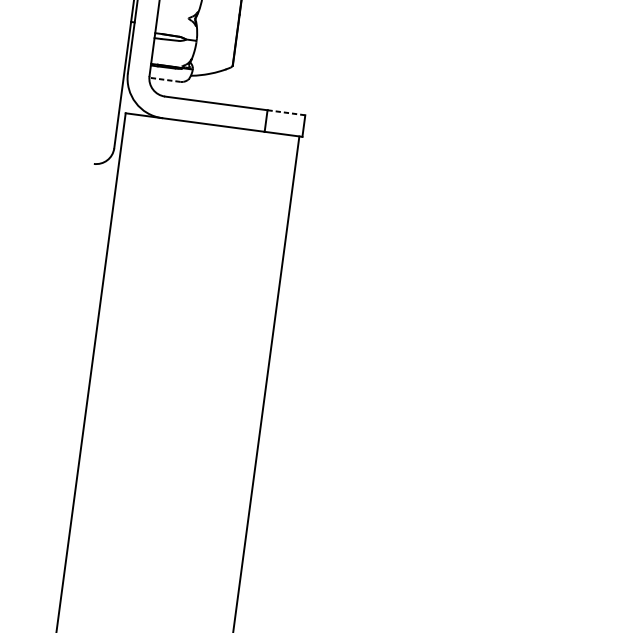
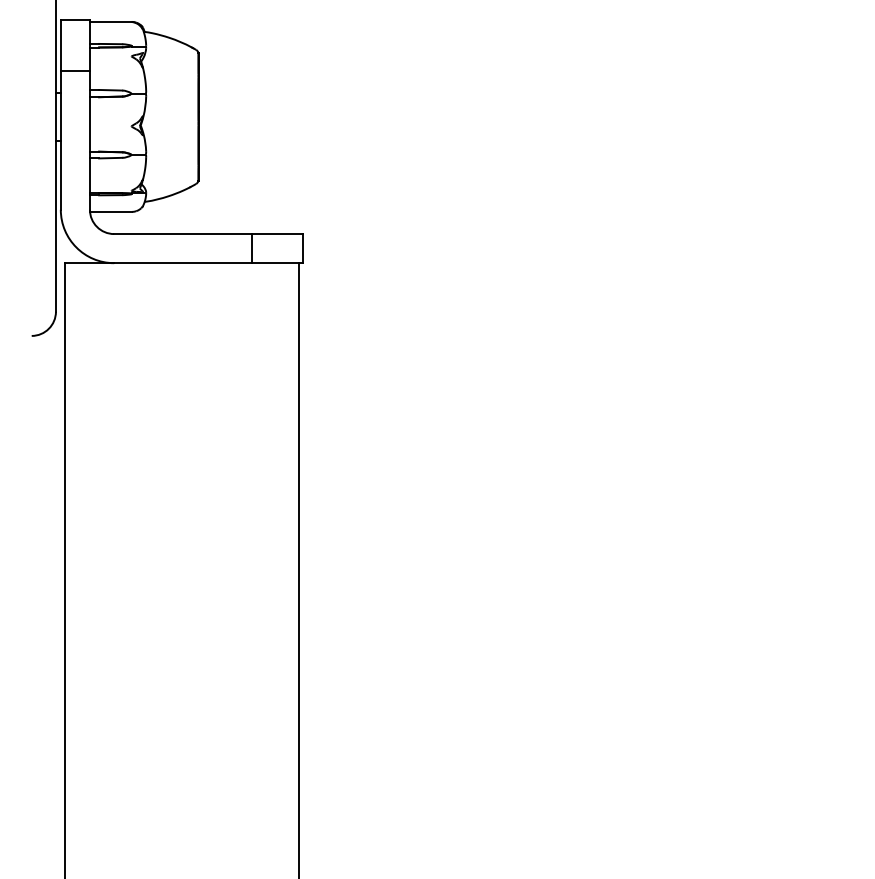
line: (164, 79) -> (110, 211), dashed -> solid
line: (286, 113) -> (277, 234), dashed -> solid

